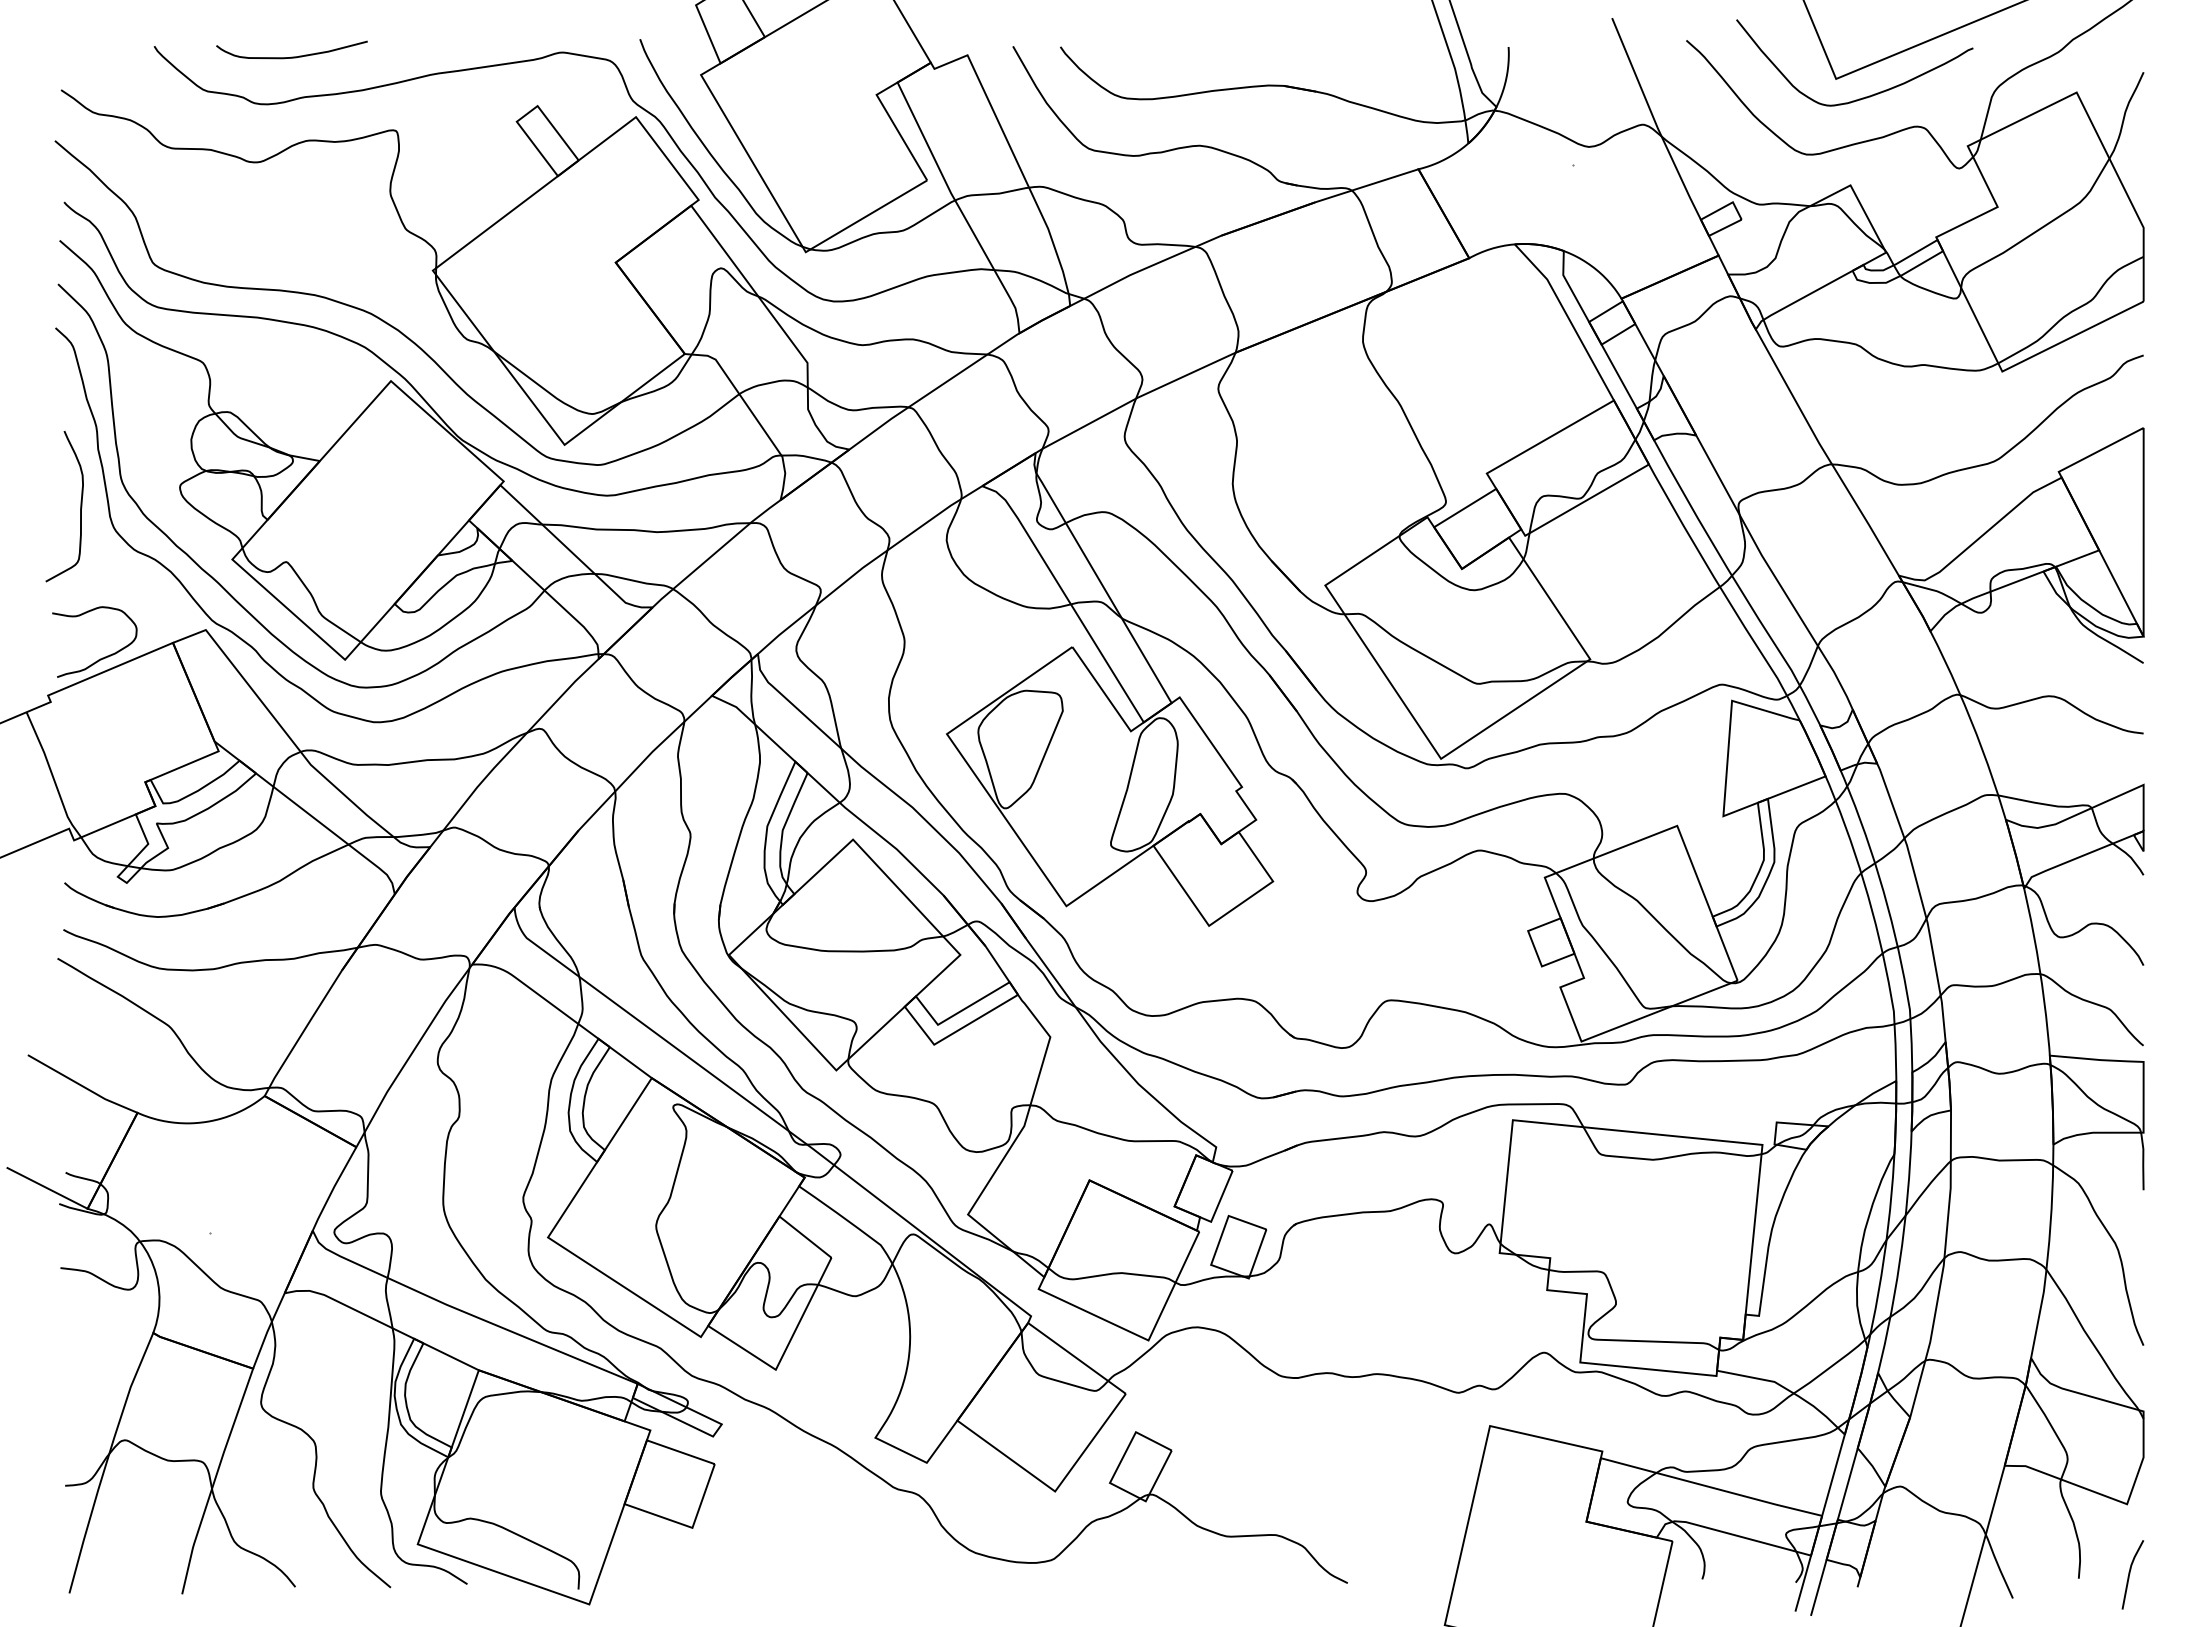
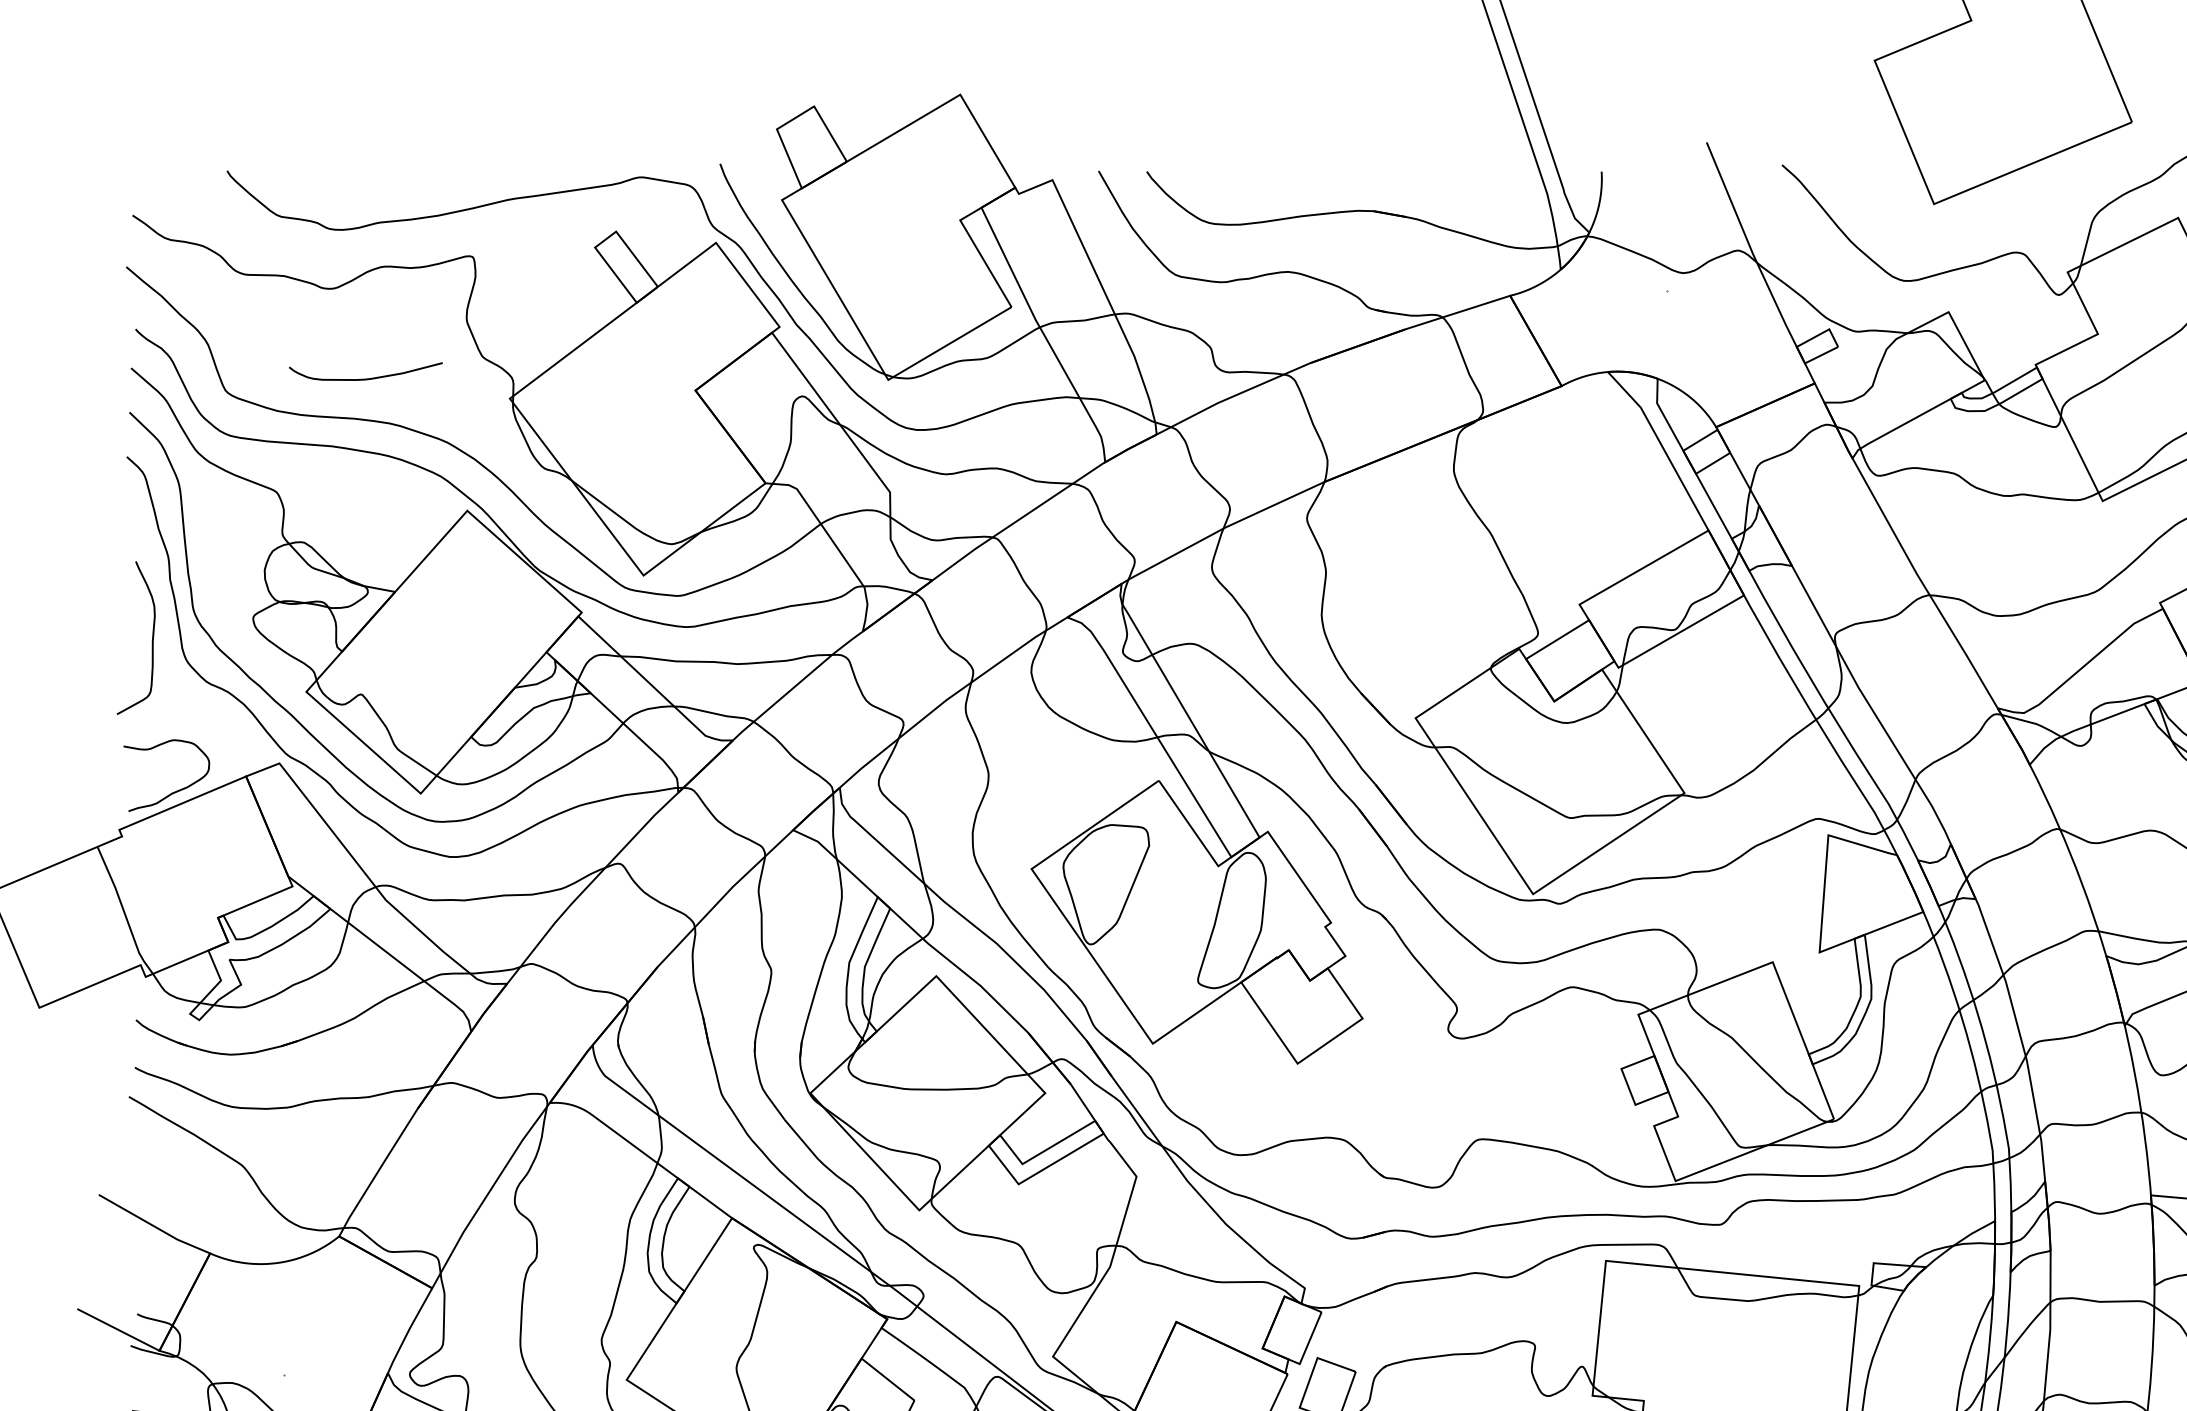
curve: (291, 56) -> (365, 378), moved
curve: (1865, 96) -> (1963, 221), removed

